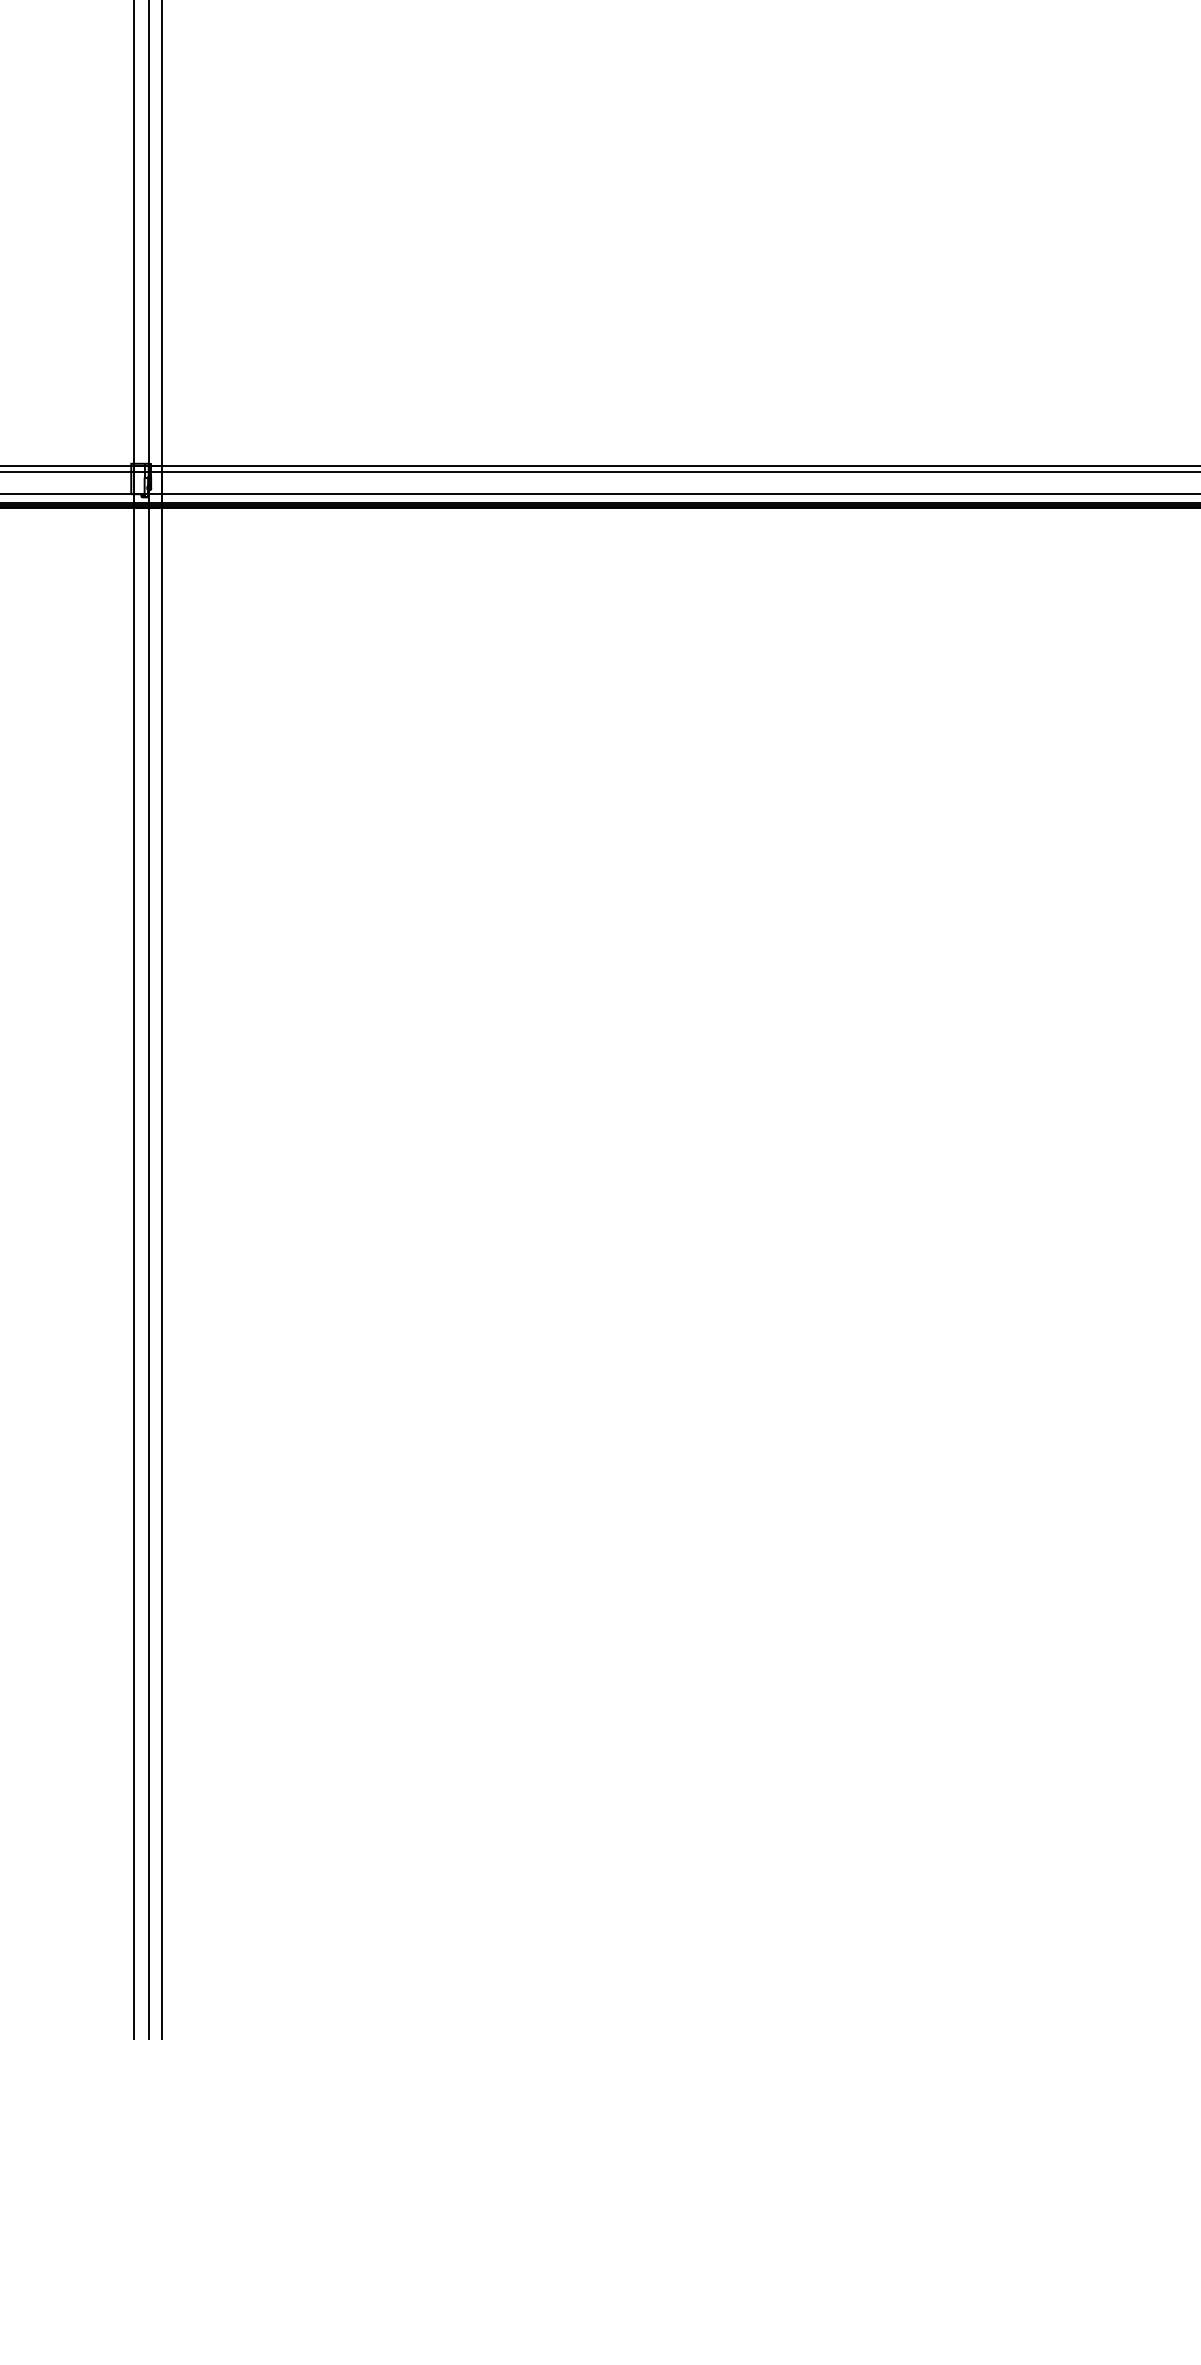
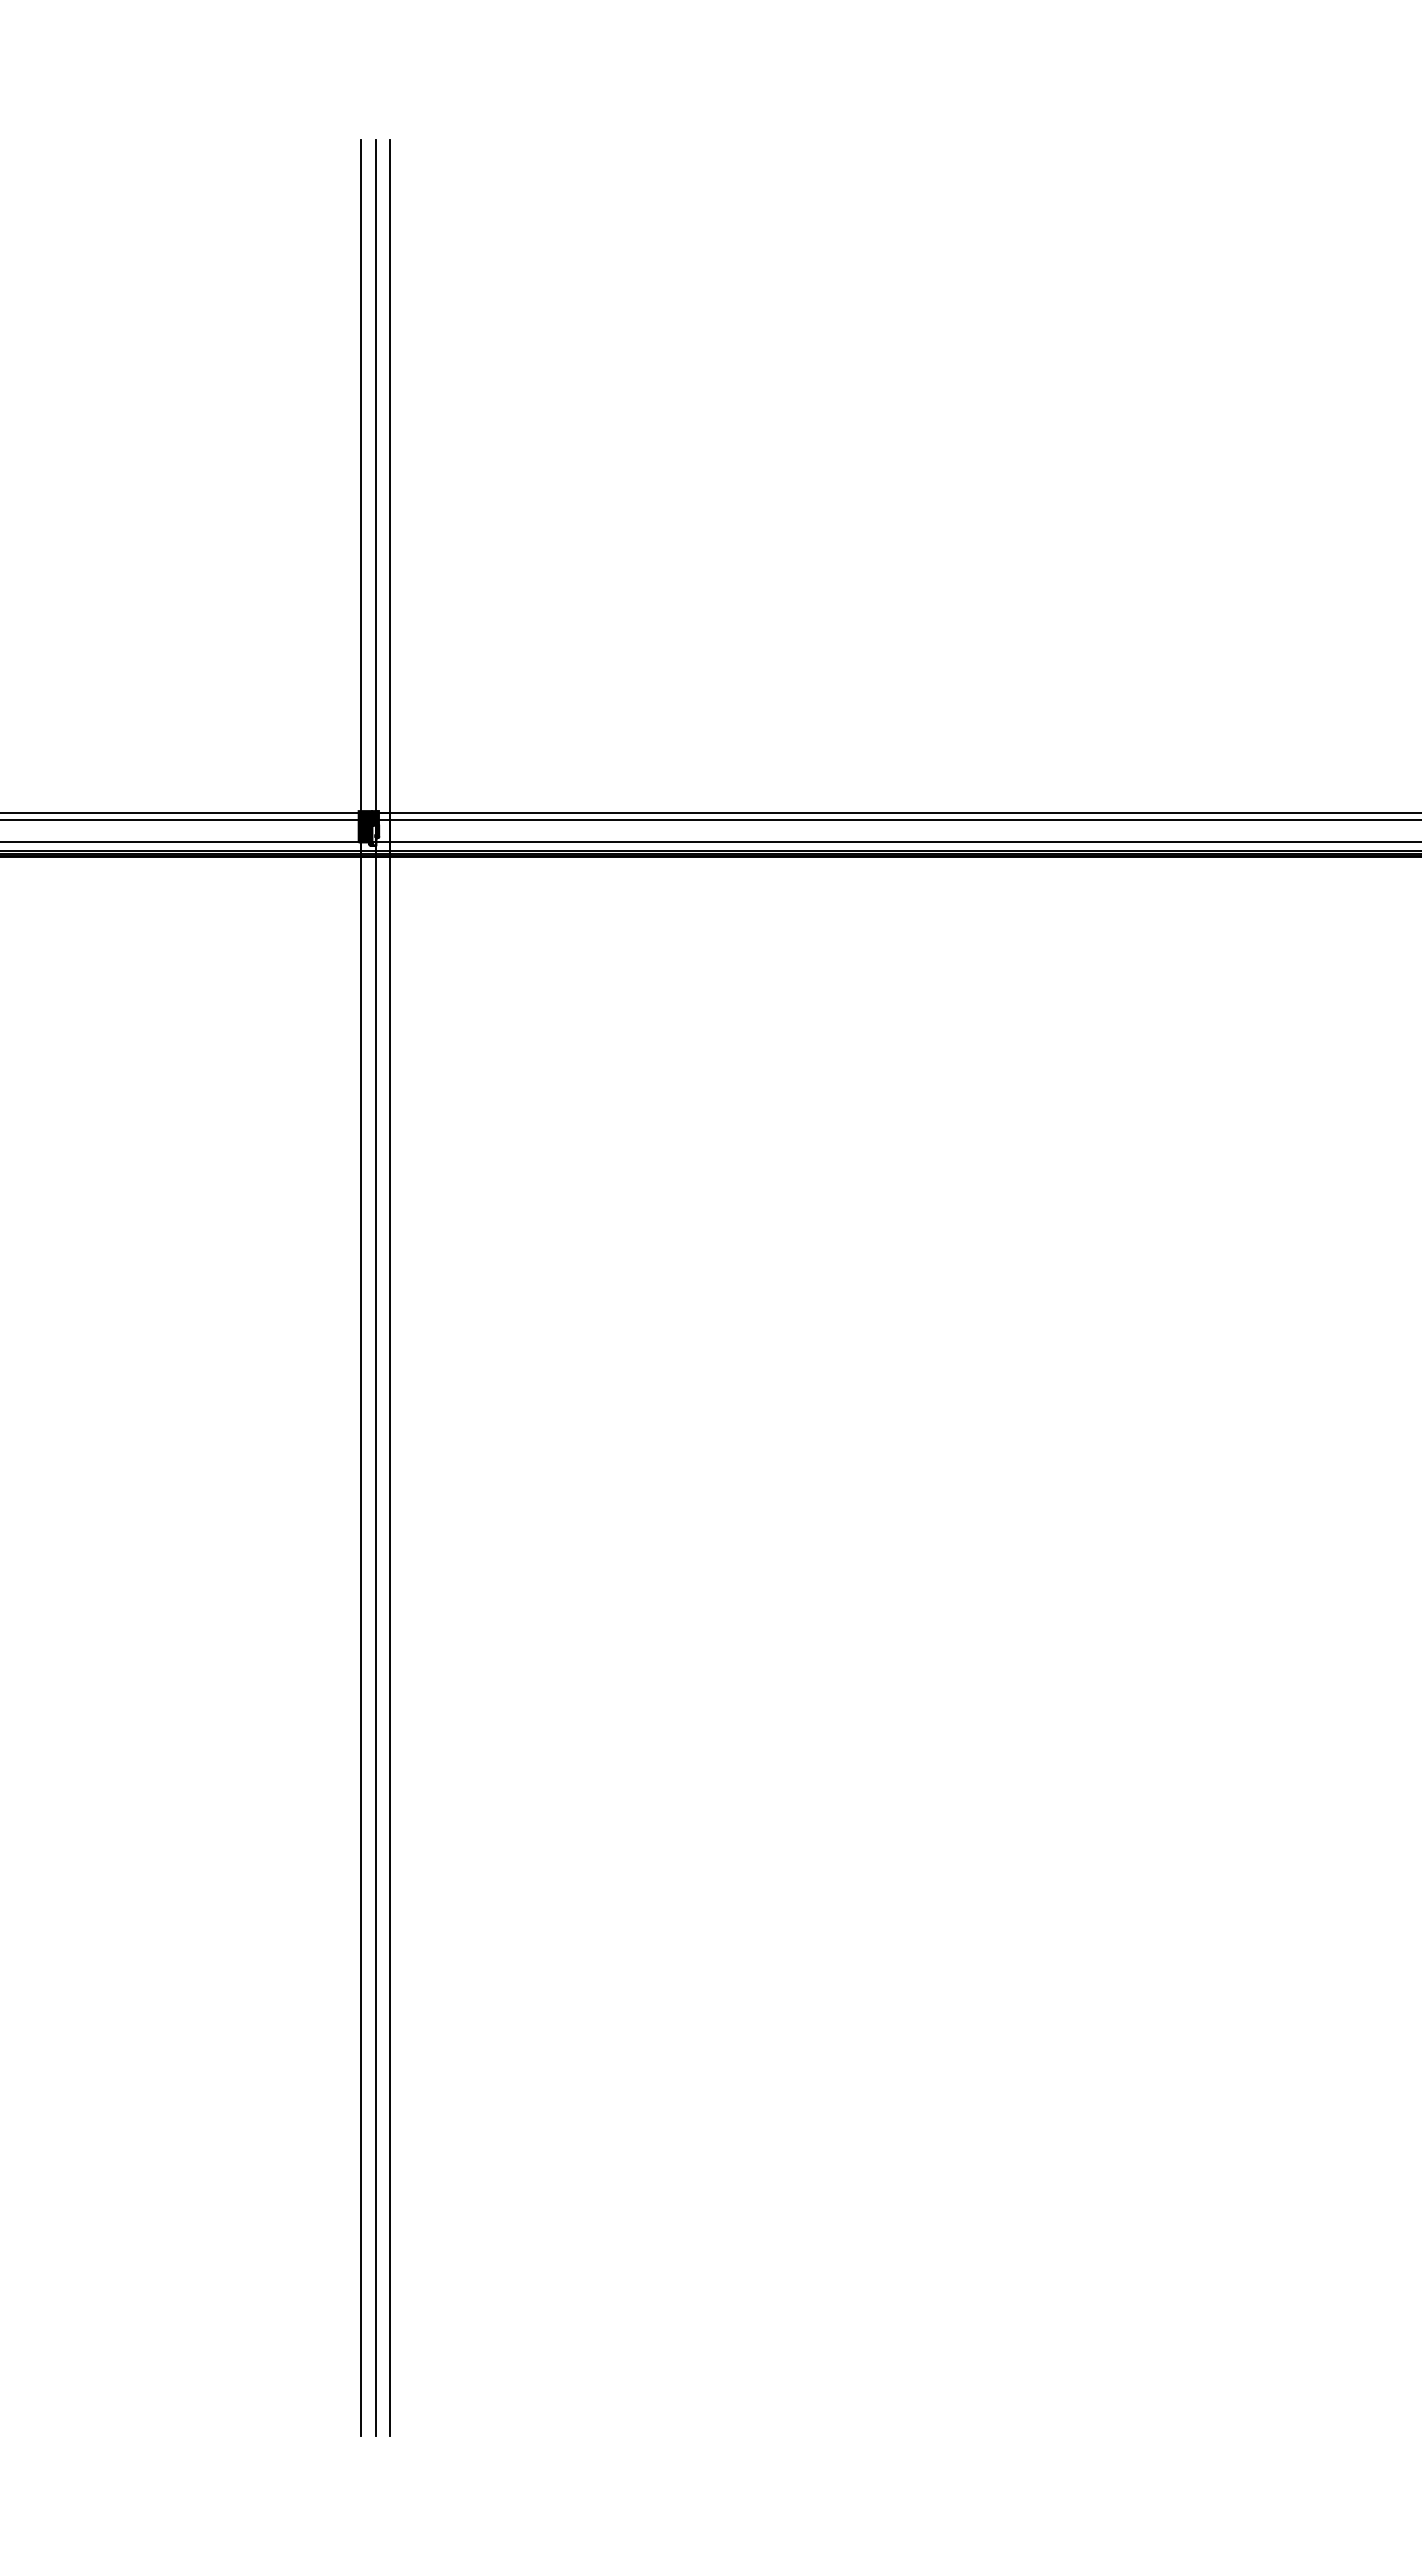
fill: (139, 478) -> (367, 826), added

